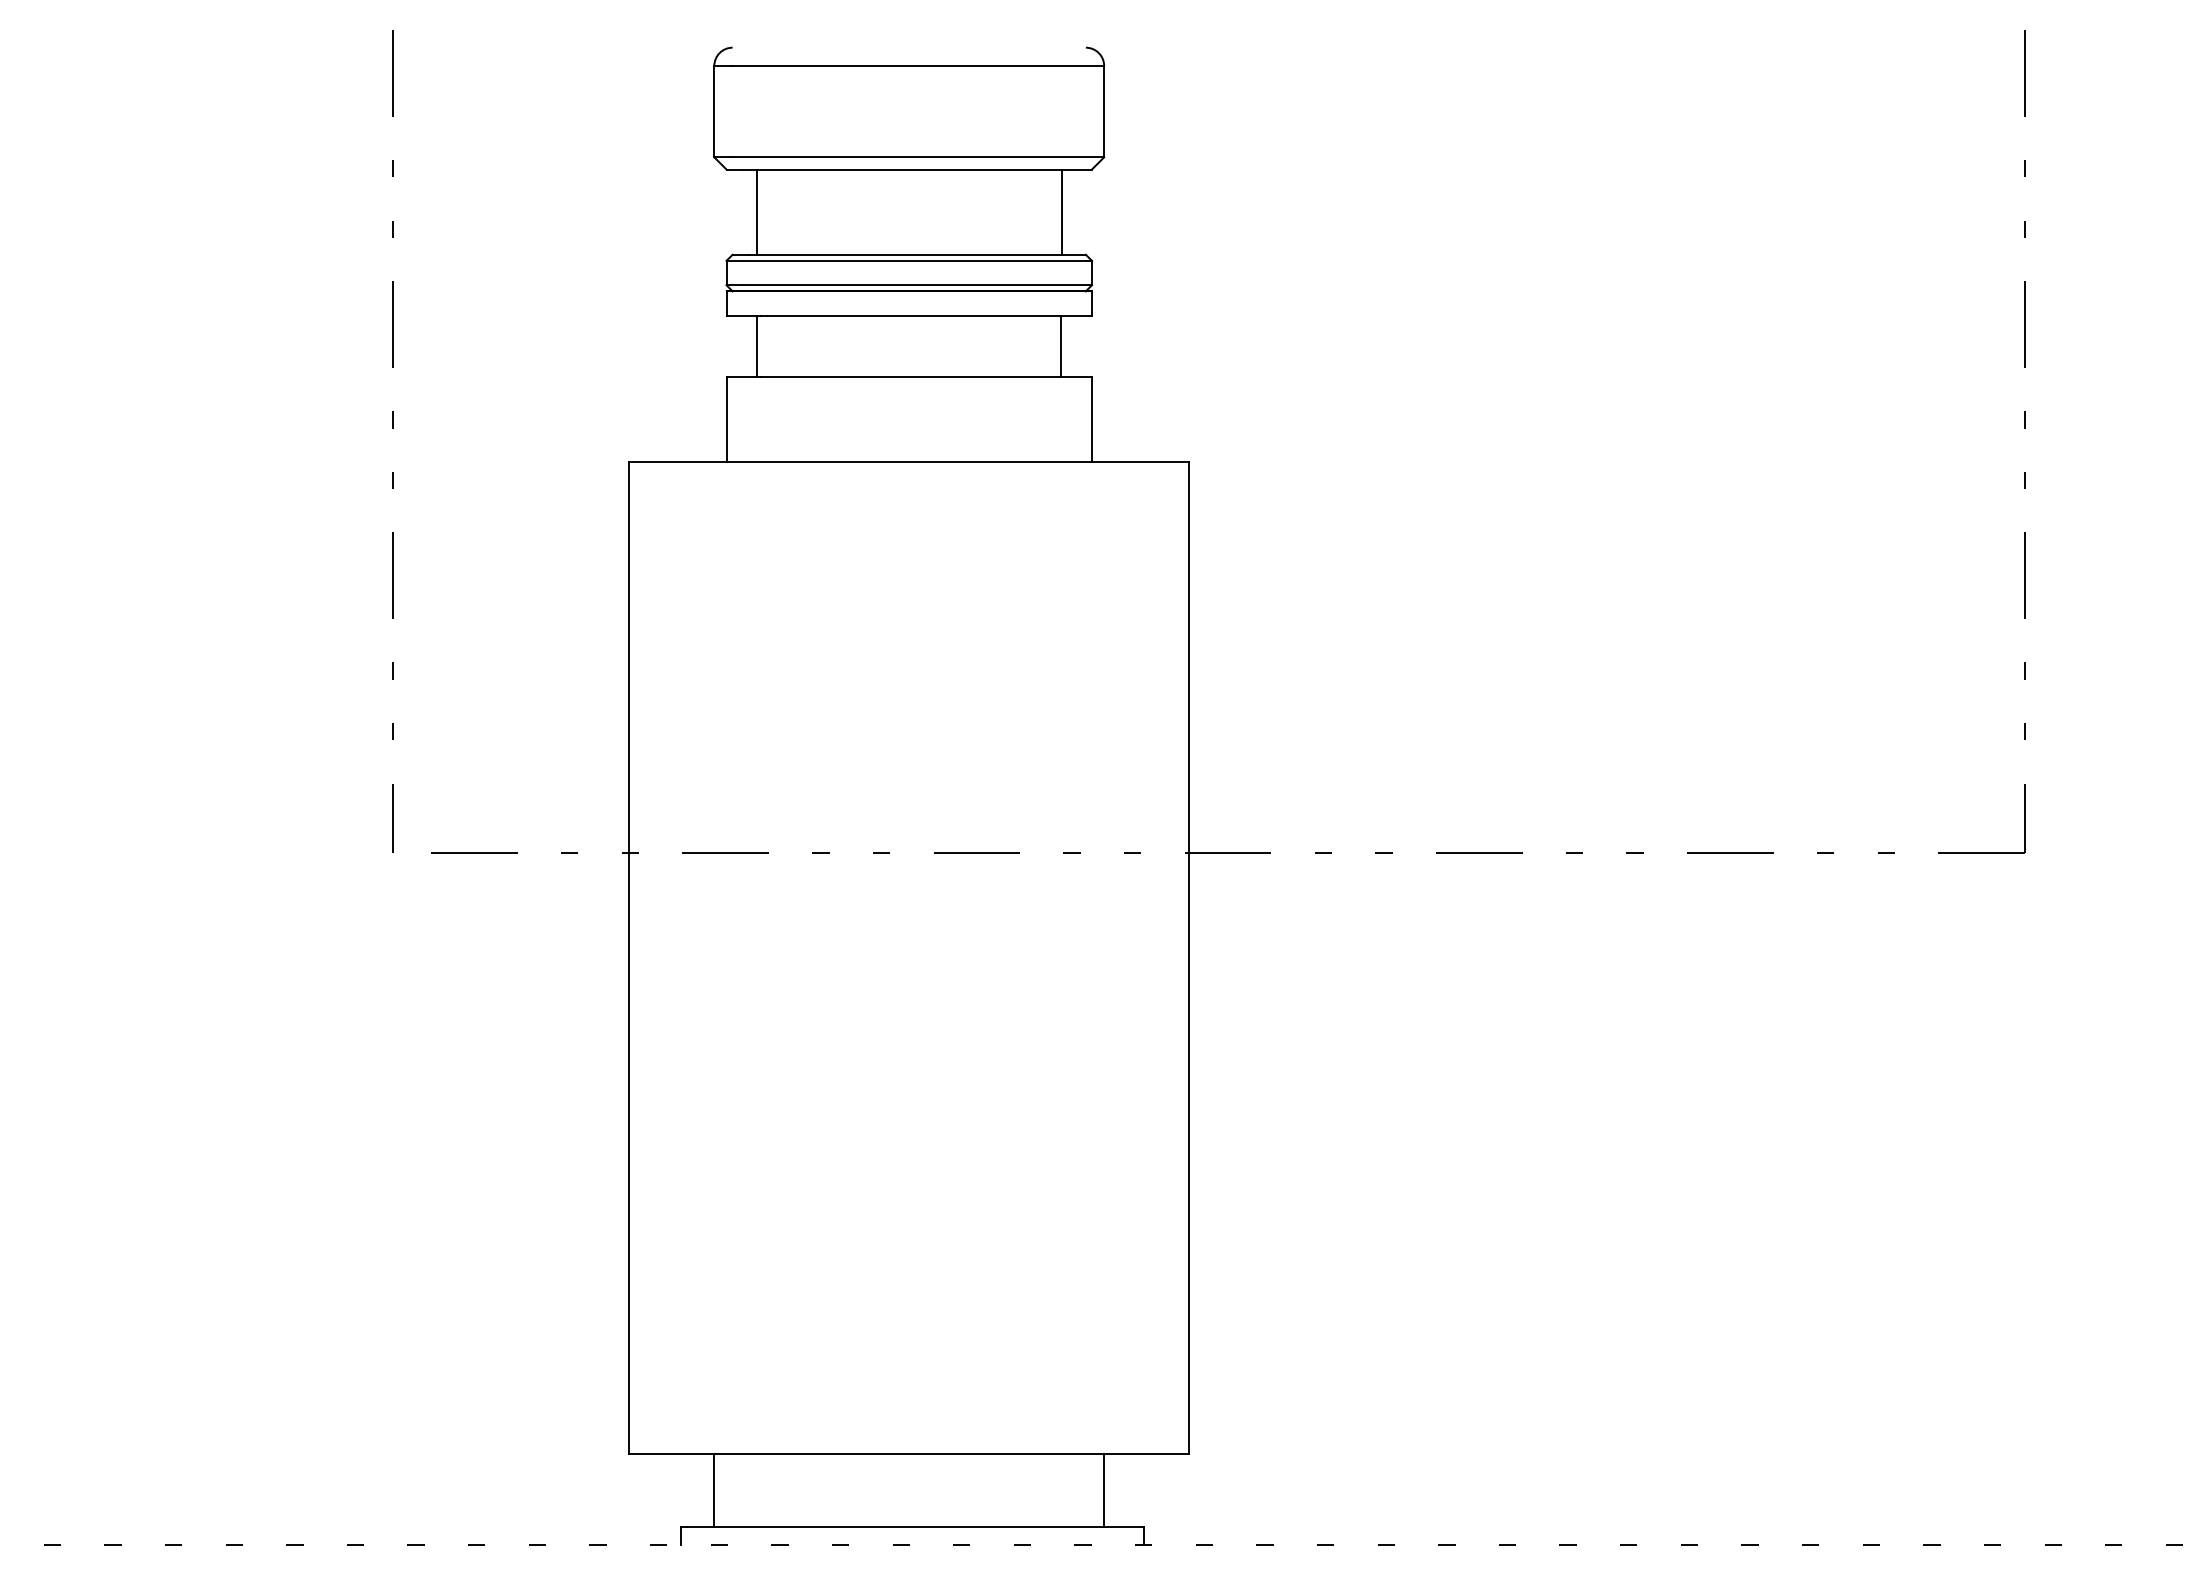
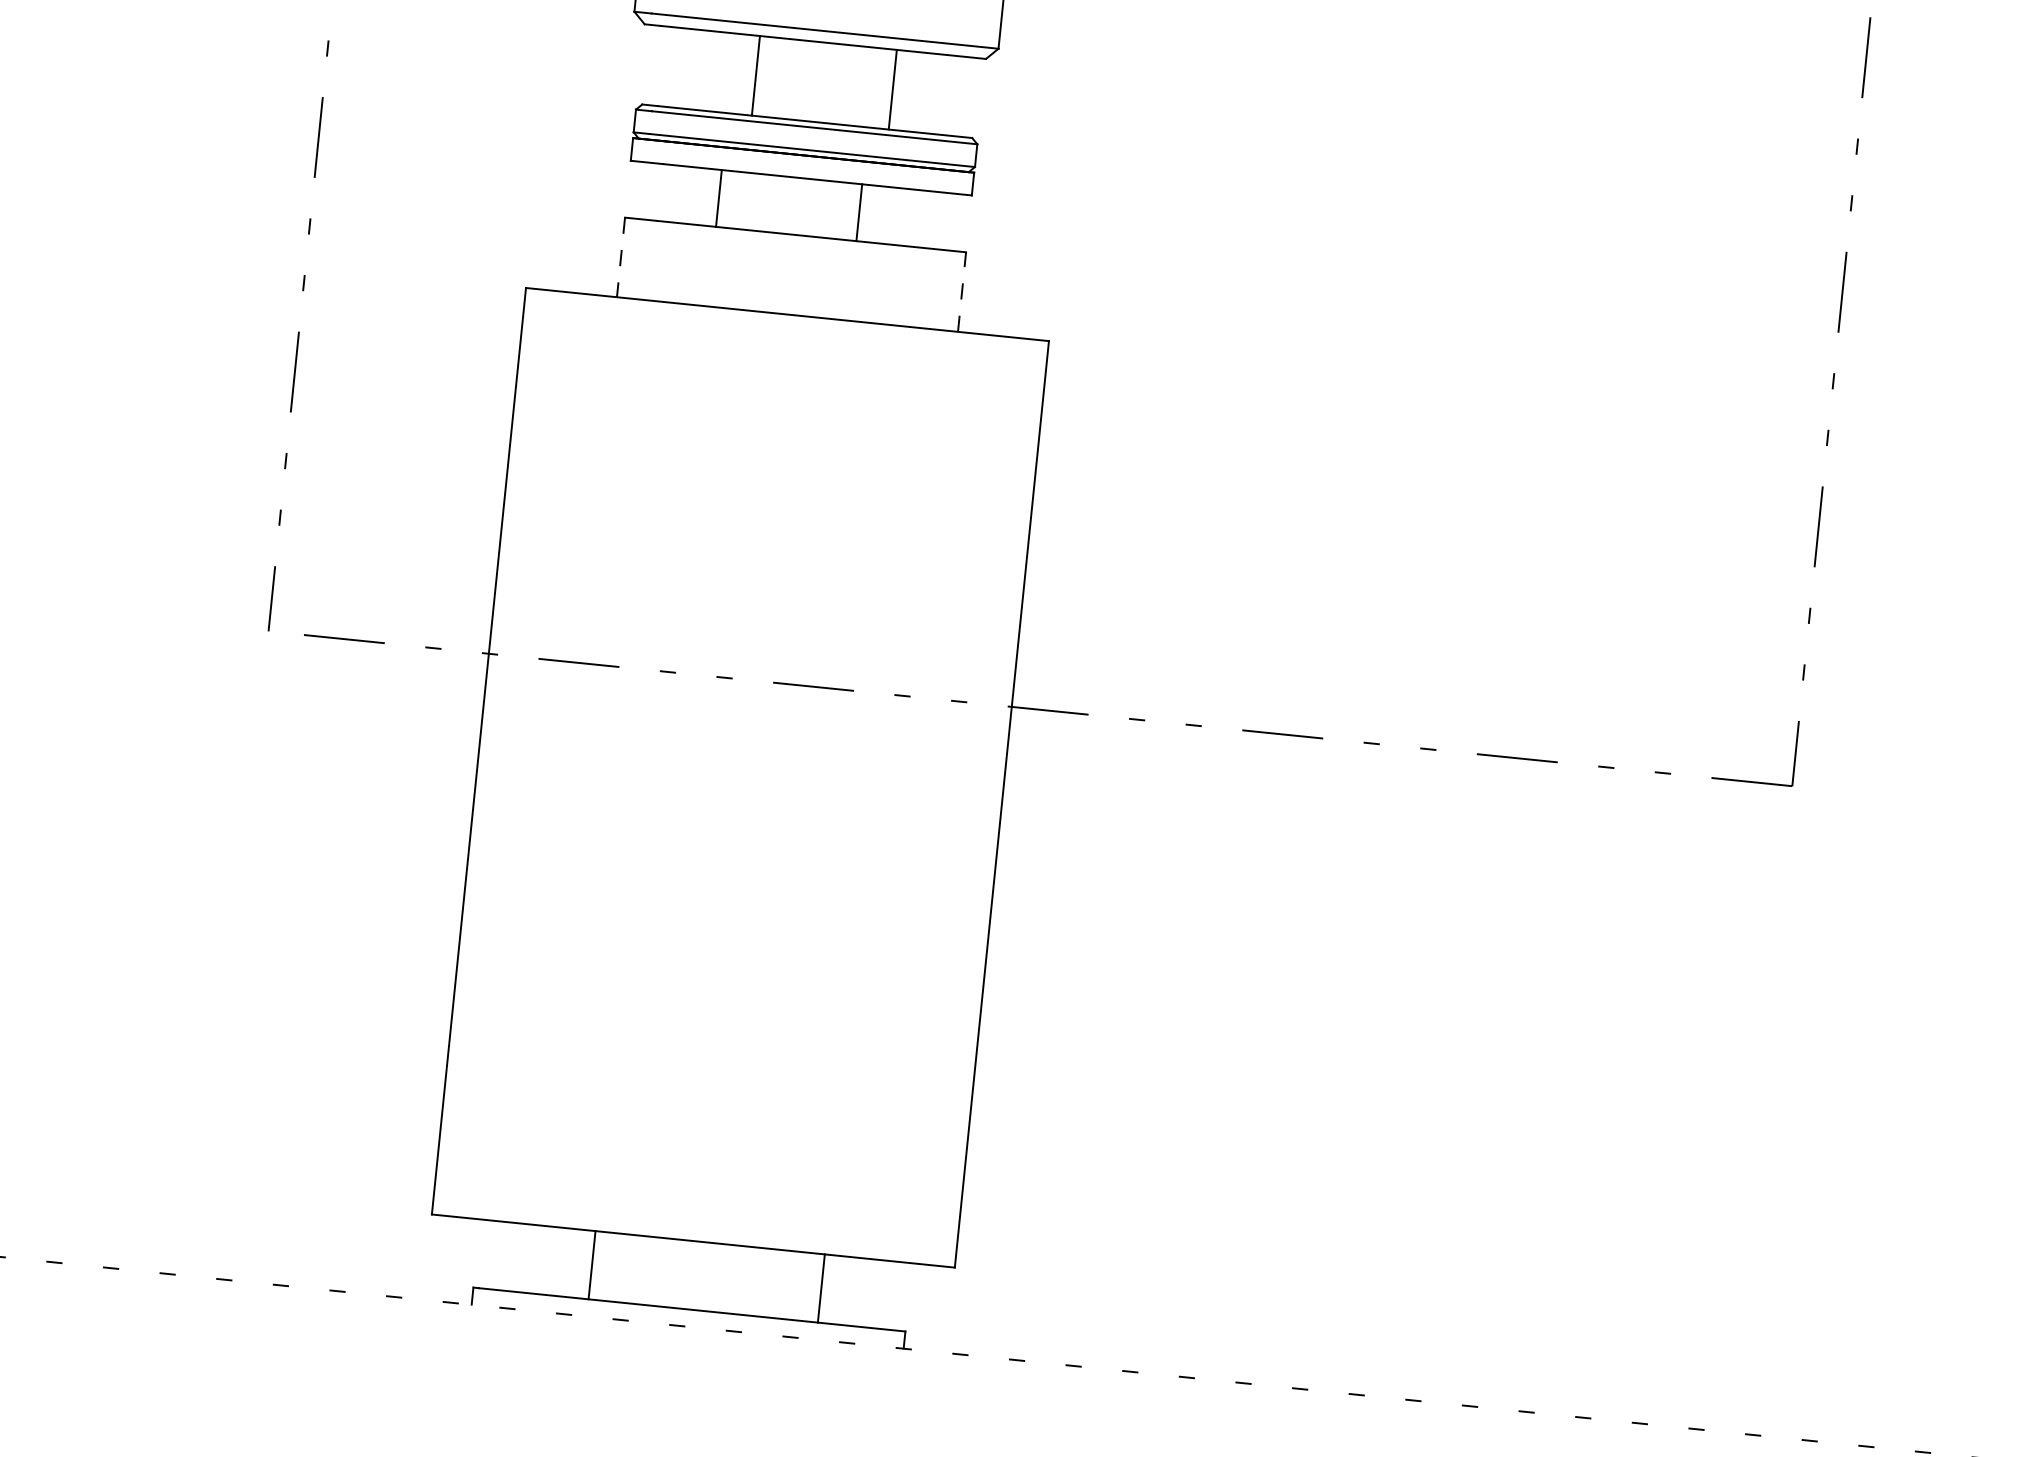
line: (756, 211) -> (755, 75), moved
line: (1061, 211) -> (892, 89), moved
line: (756, 345) -> (718, 197), moved
line: (1061, 345) -> (859, 212), moved
line: (726, 419) -> (620, 257), solid -> dashed
line: (1091, 419) -> (961, 292), solid -> dashed
line: (714, 1489) -> (592, 1264), moved
line: (1103, 1489) -> (821, 1287), moved

